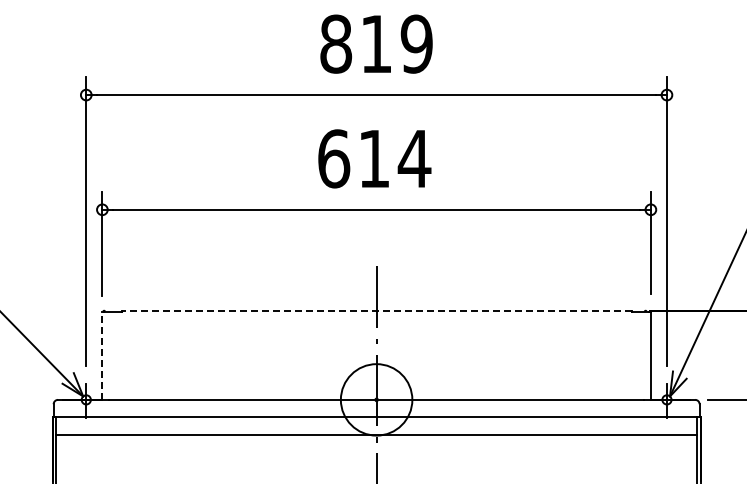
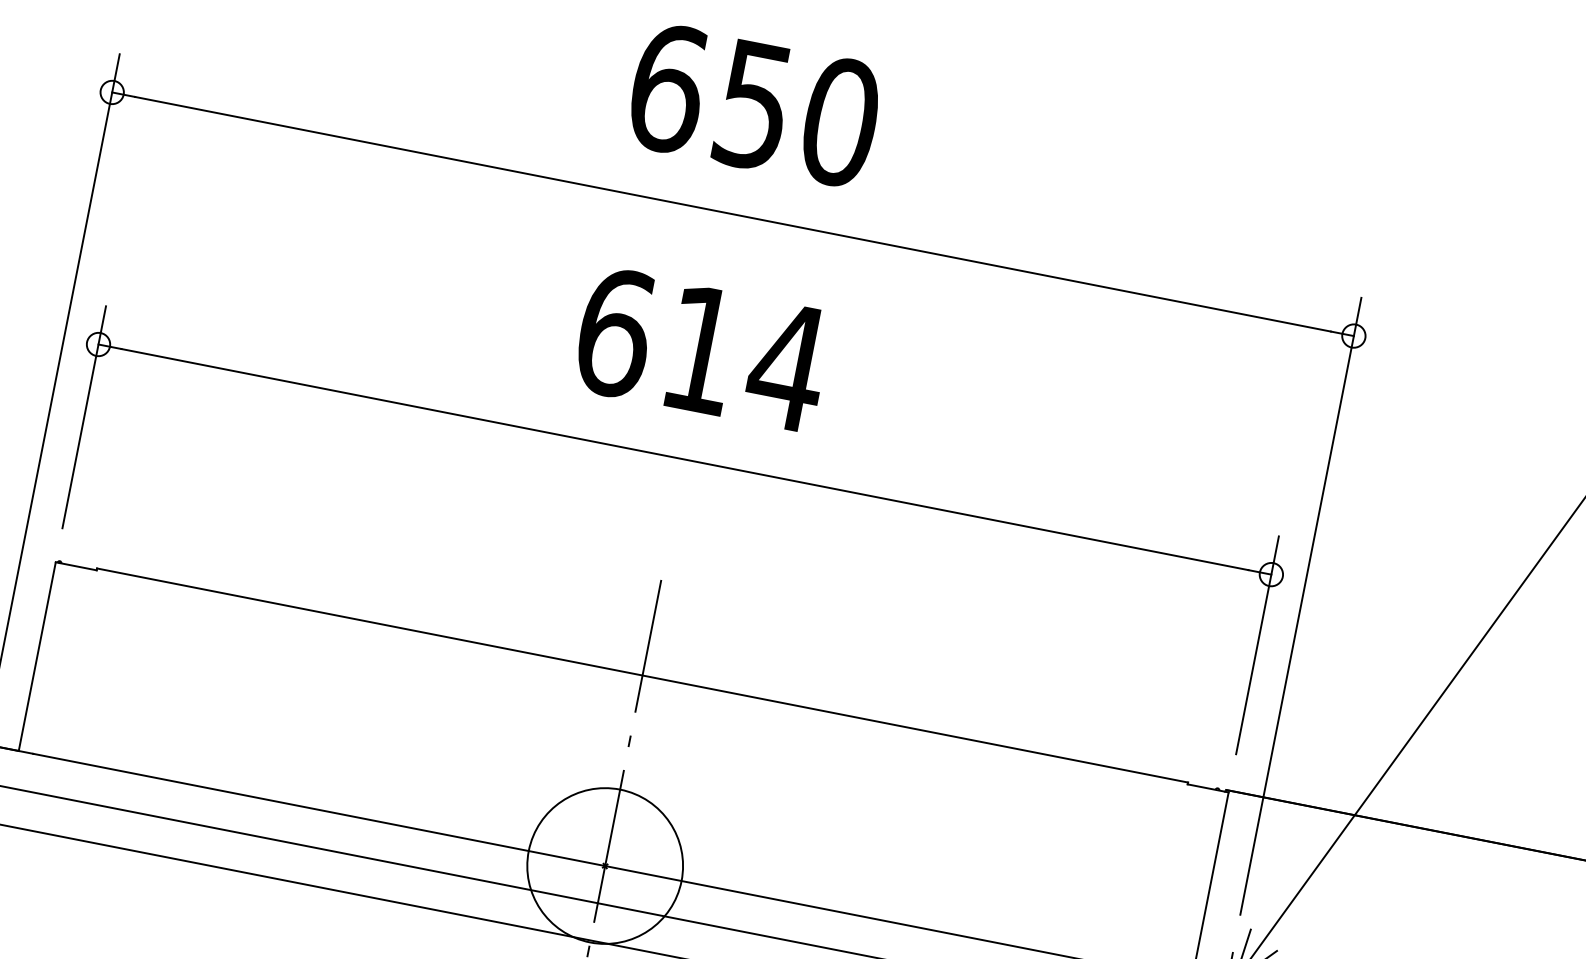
text: (376, 43) -> (754, 103), 819 -> 650
line: (376, 310) -> (642, 674), dashed -> solid
line: (102, 355) -> (37, 656), dashed -> solid

